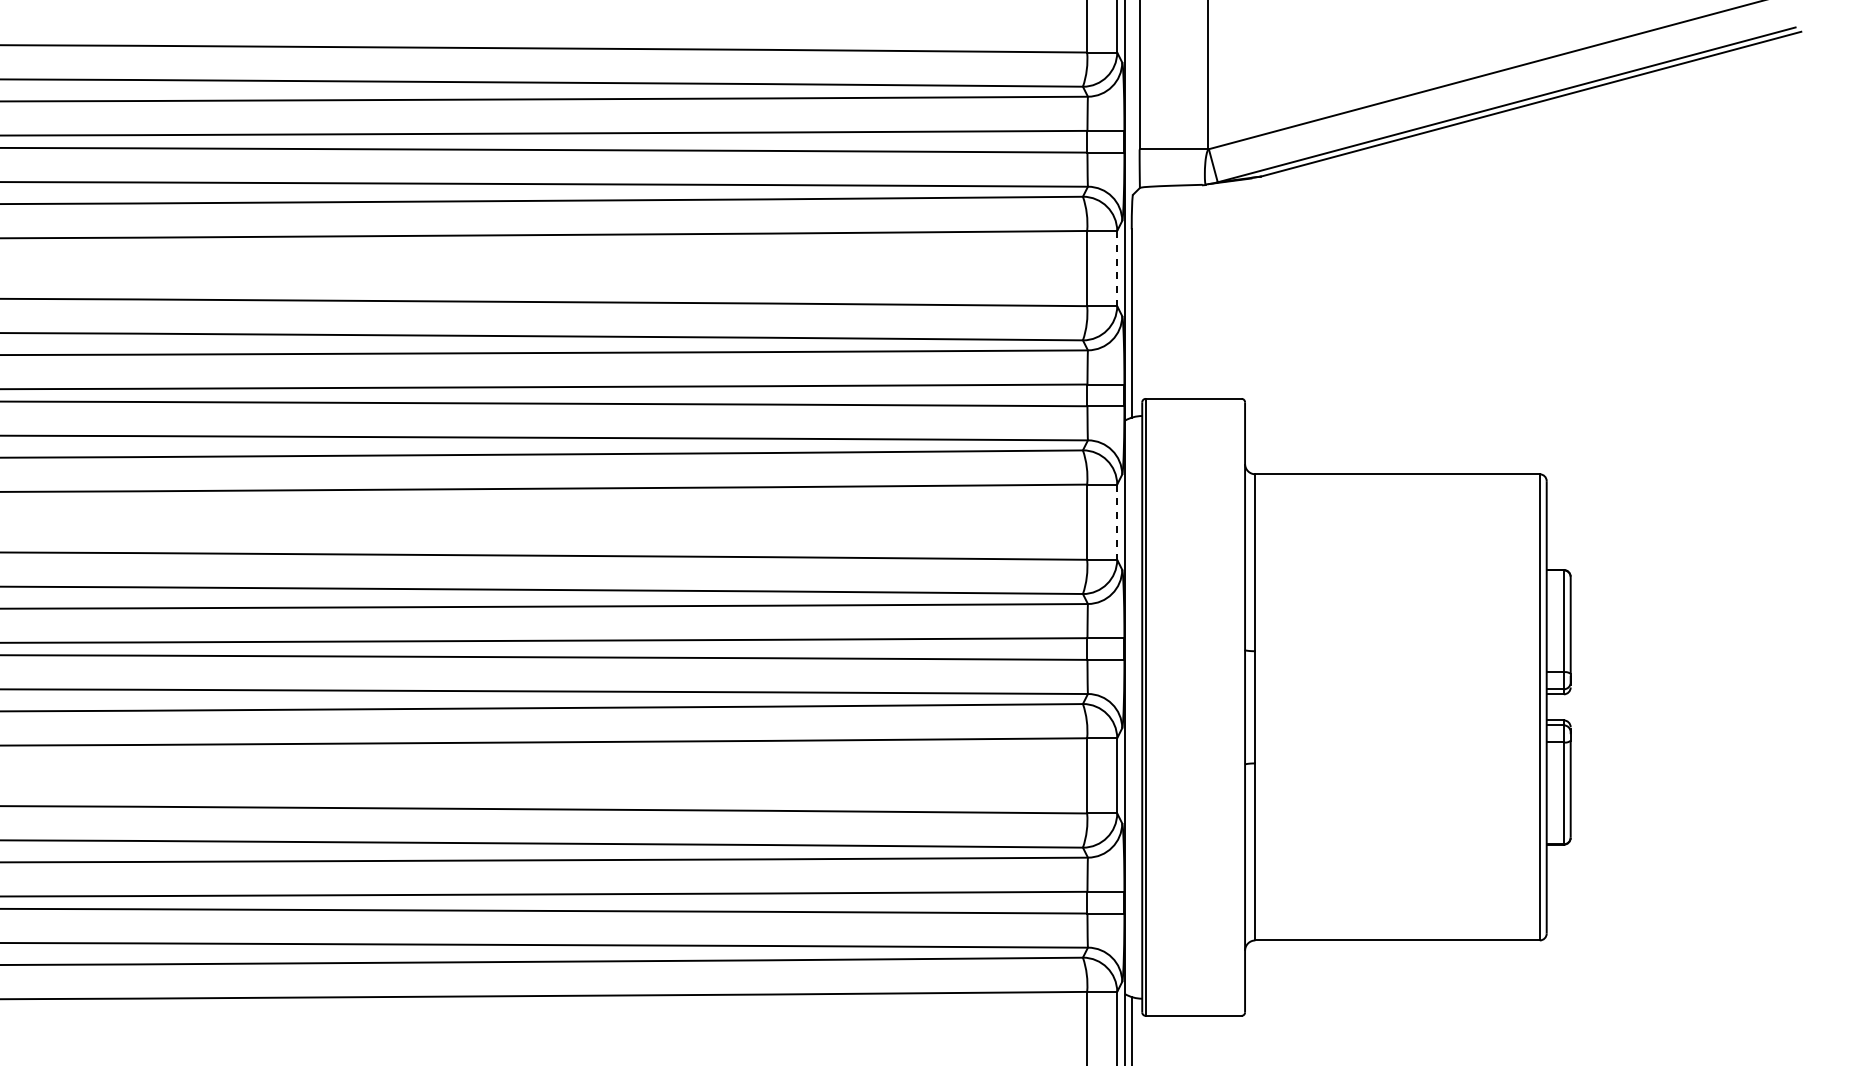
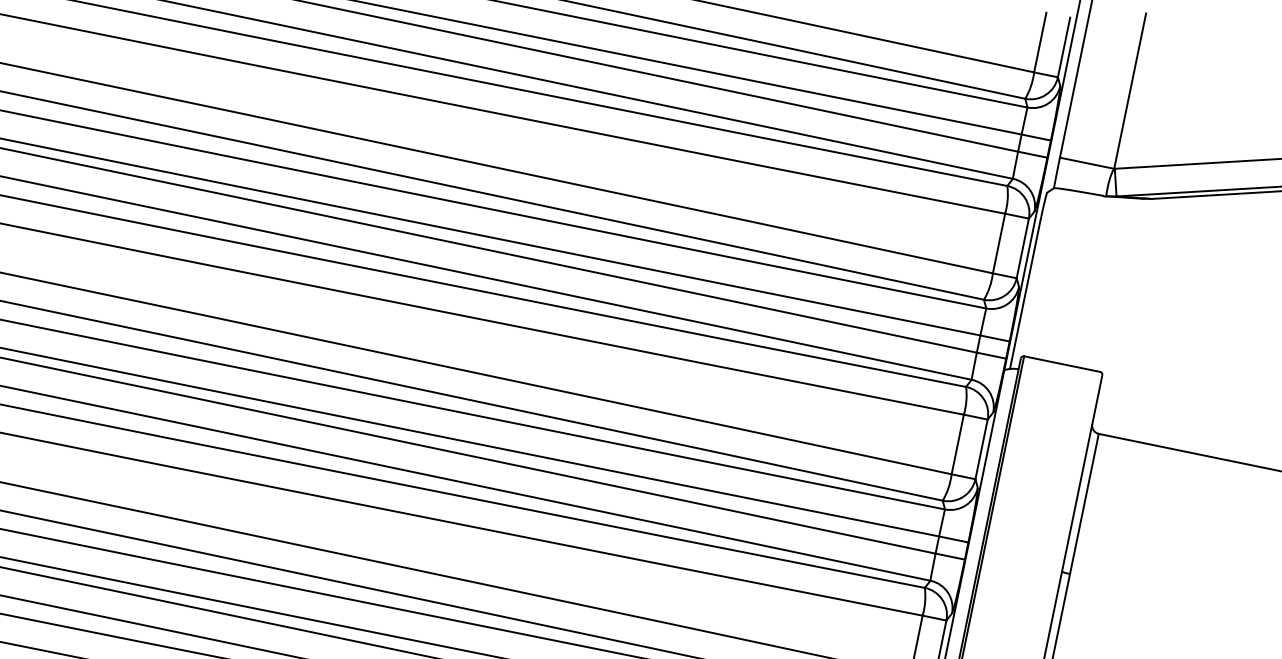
line: (1117, 268) -> (1023, 248), dashed -> solid
line: (1117, 522) -> (981, 449), dashed -> solid

